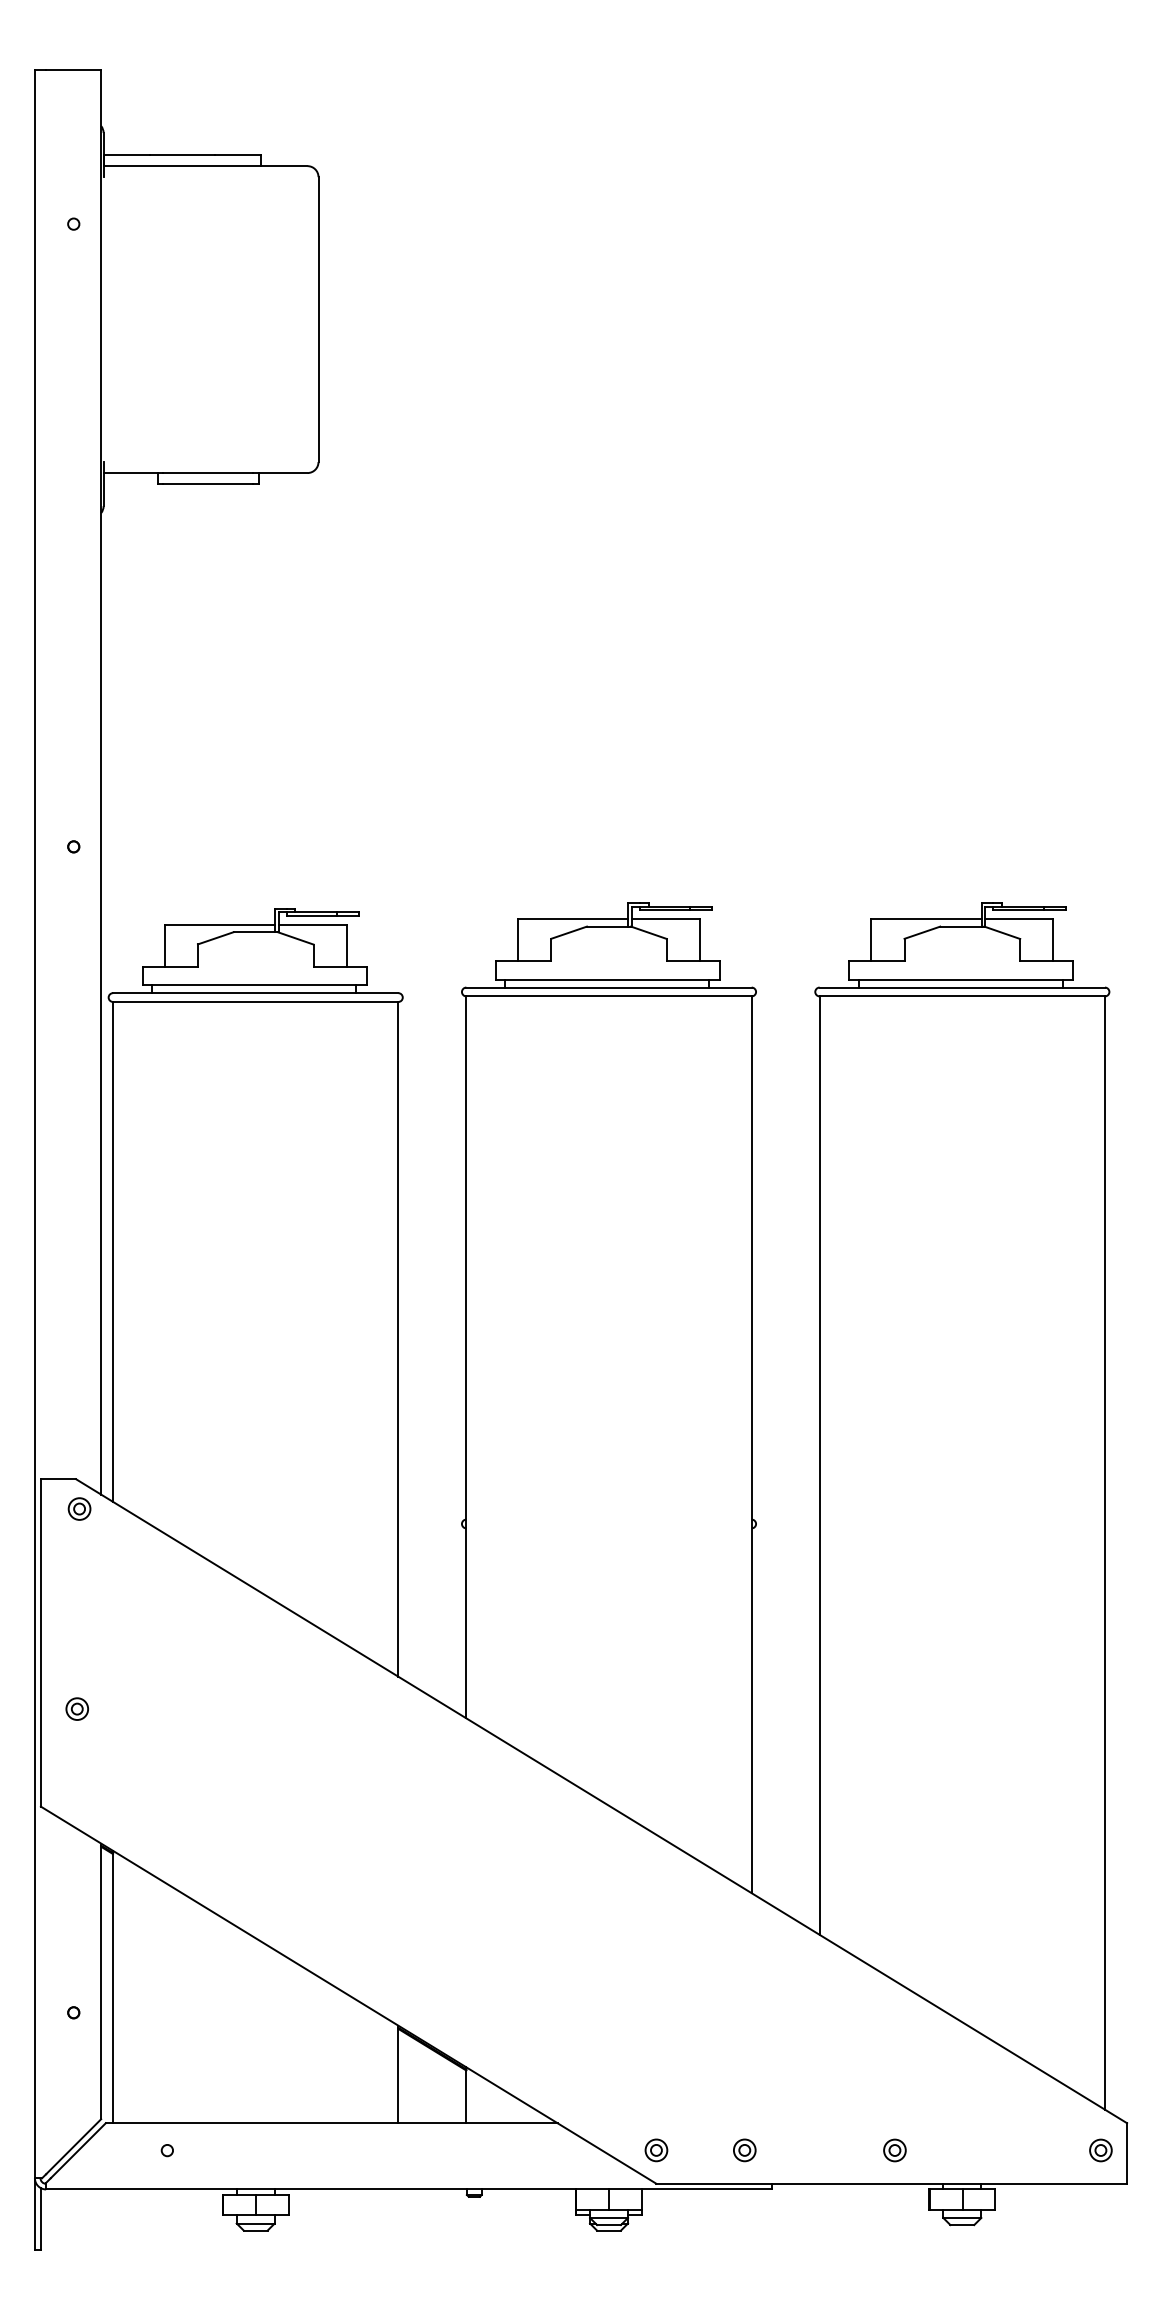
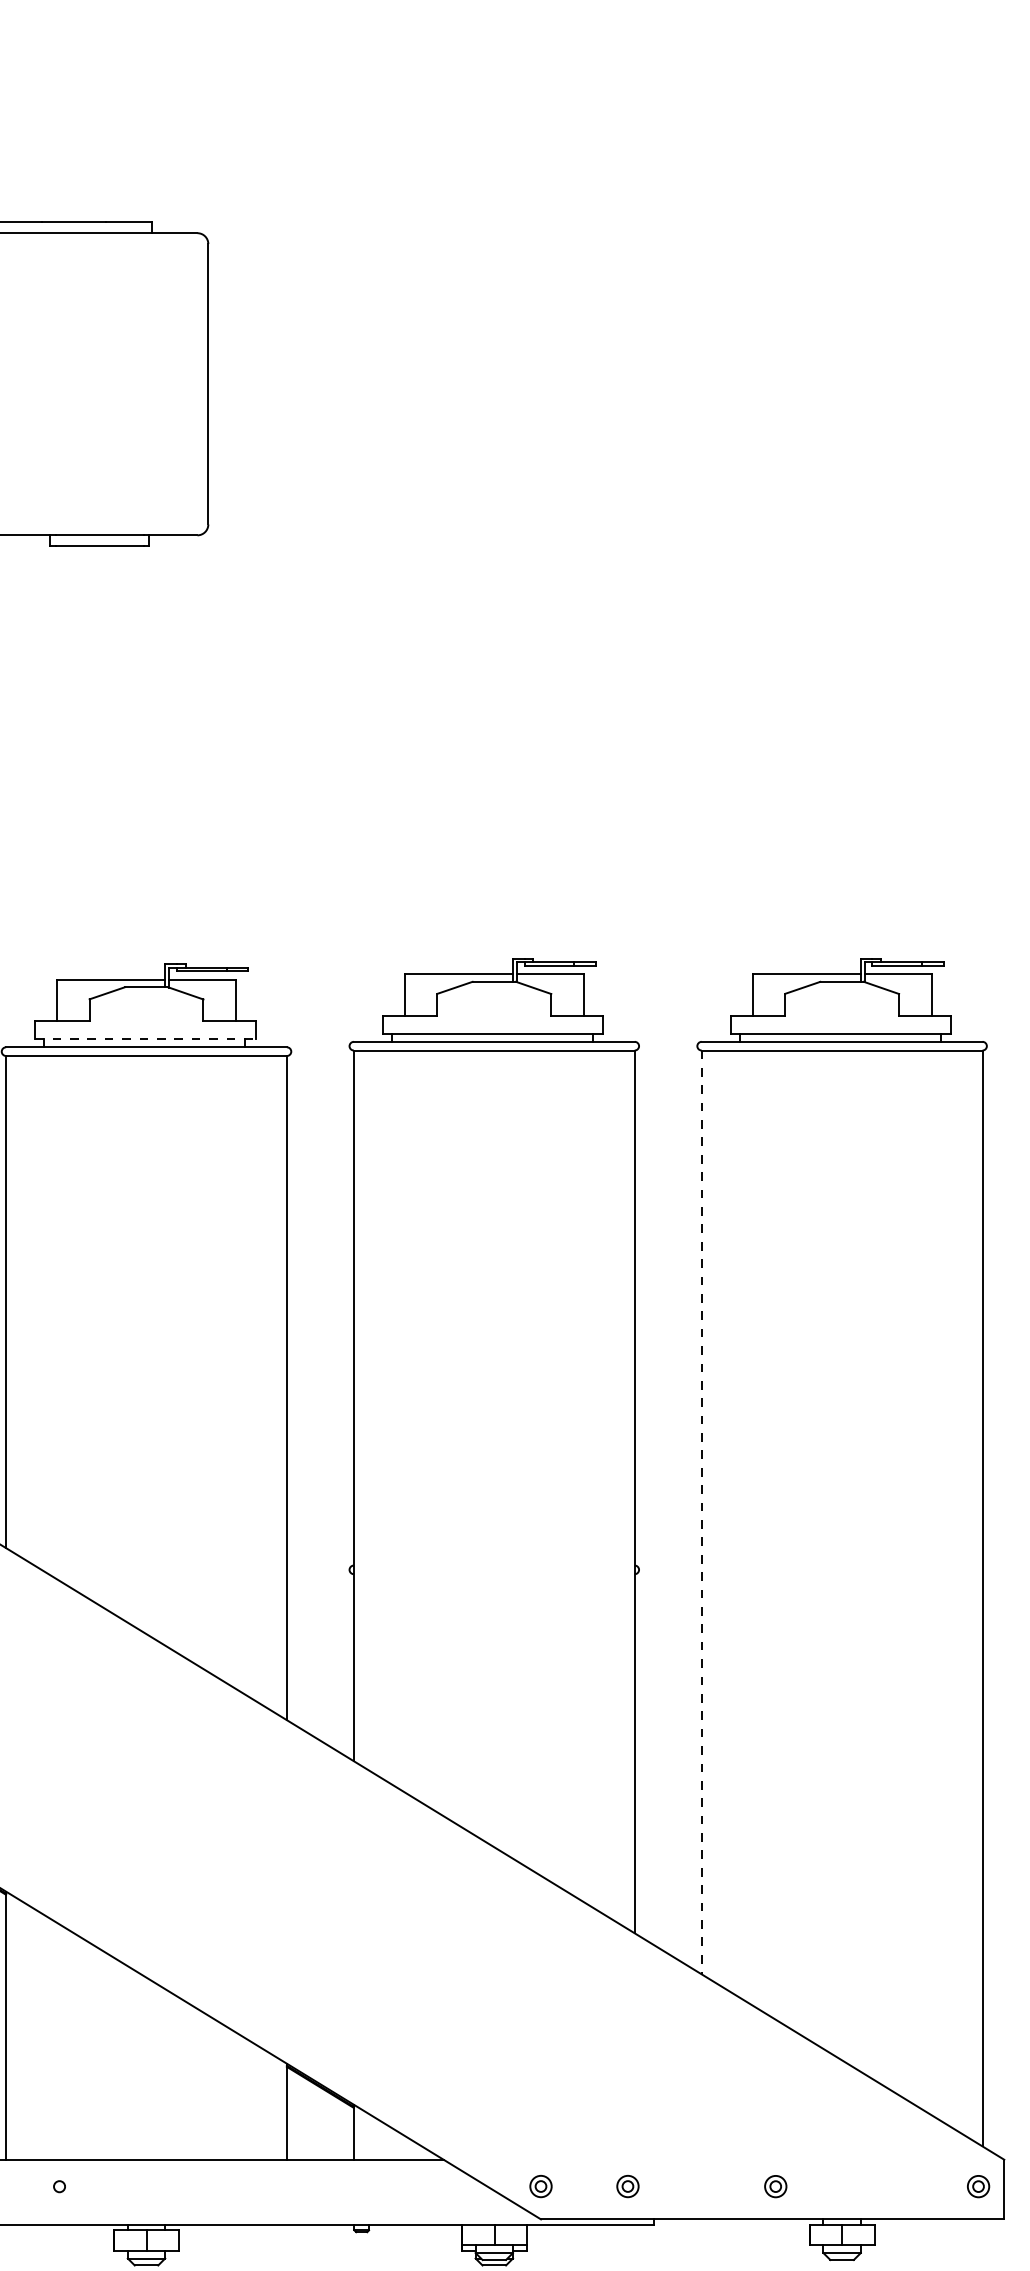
line: (254, 985) -> (145, 1039), solid -> dashed
line: (819, 1466) -> (701, 1513), solid -> dashed

